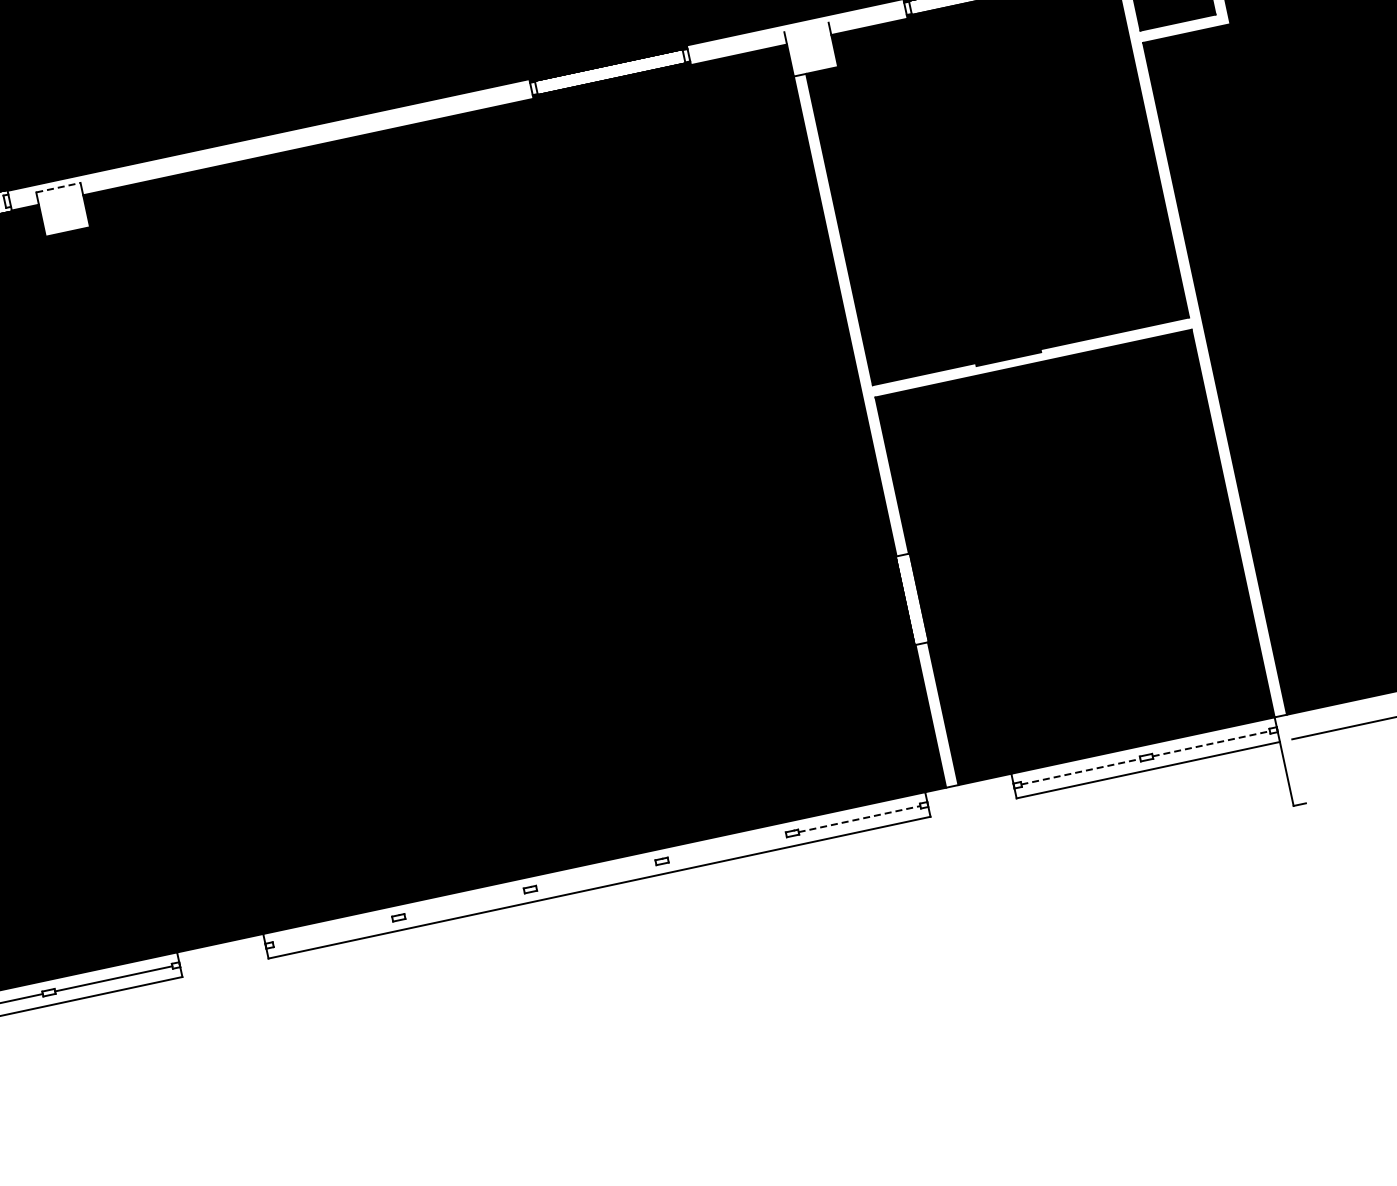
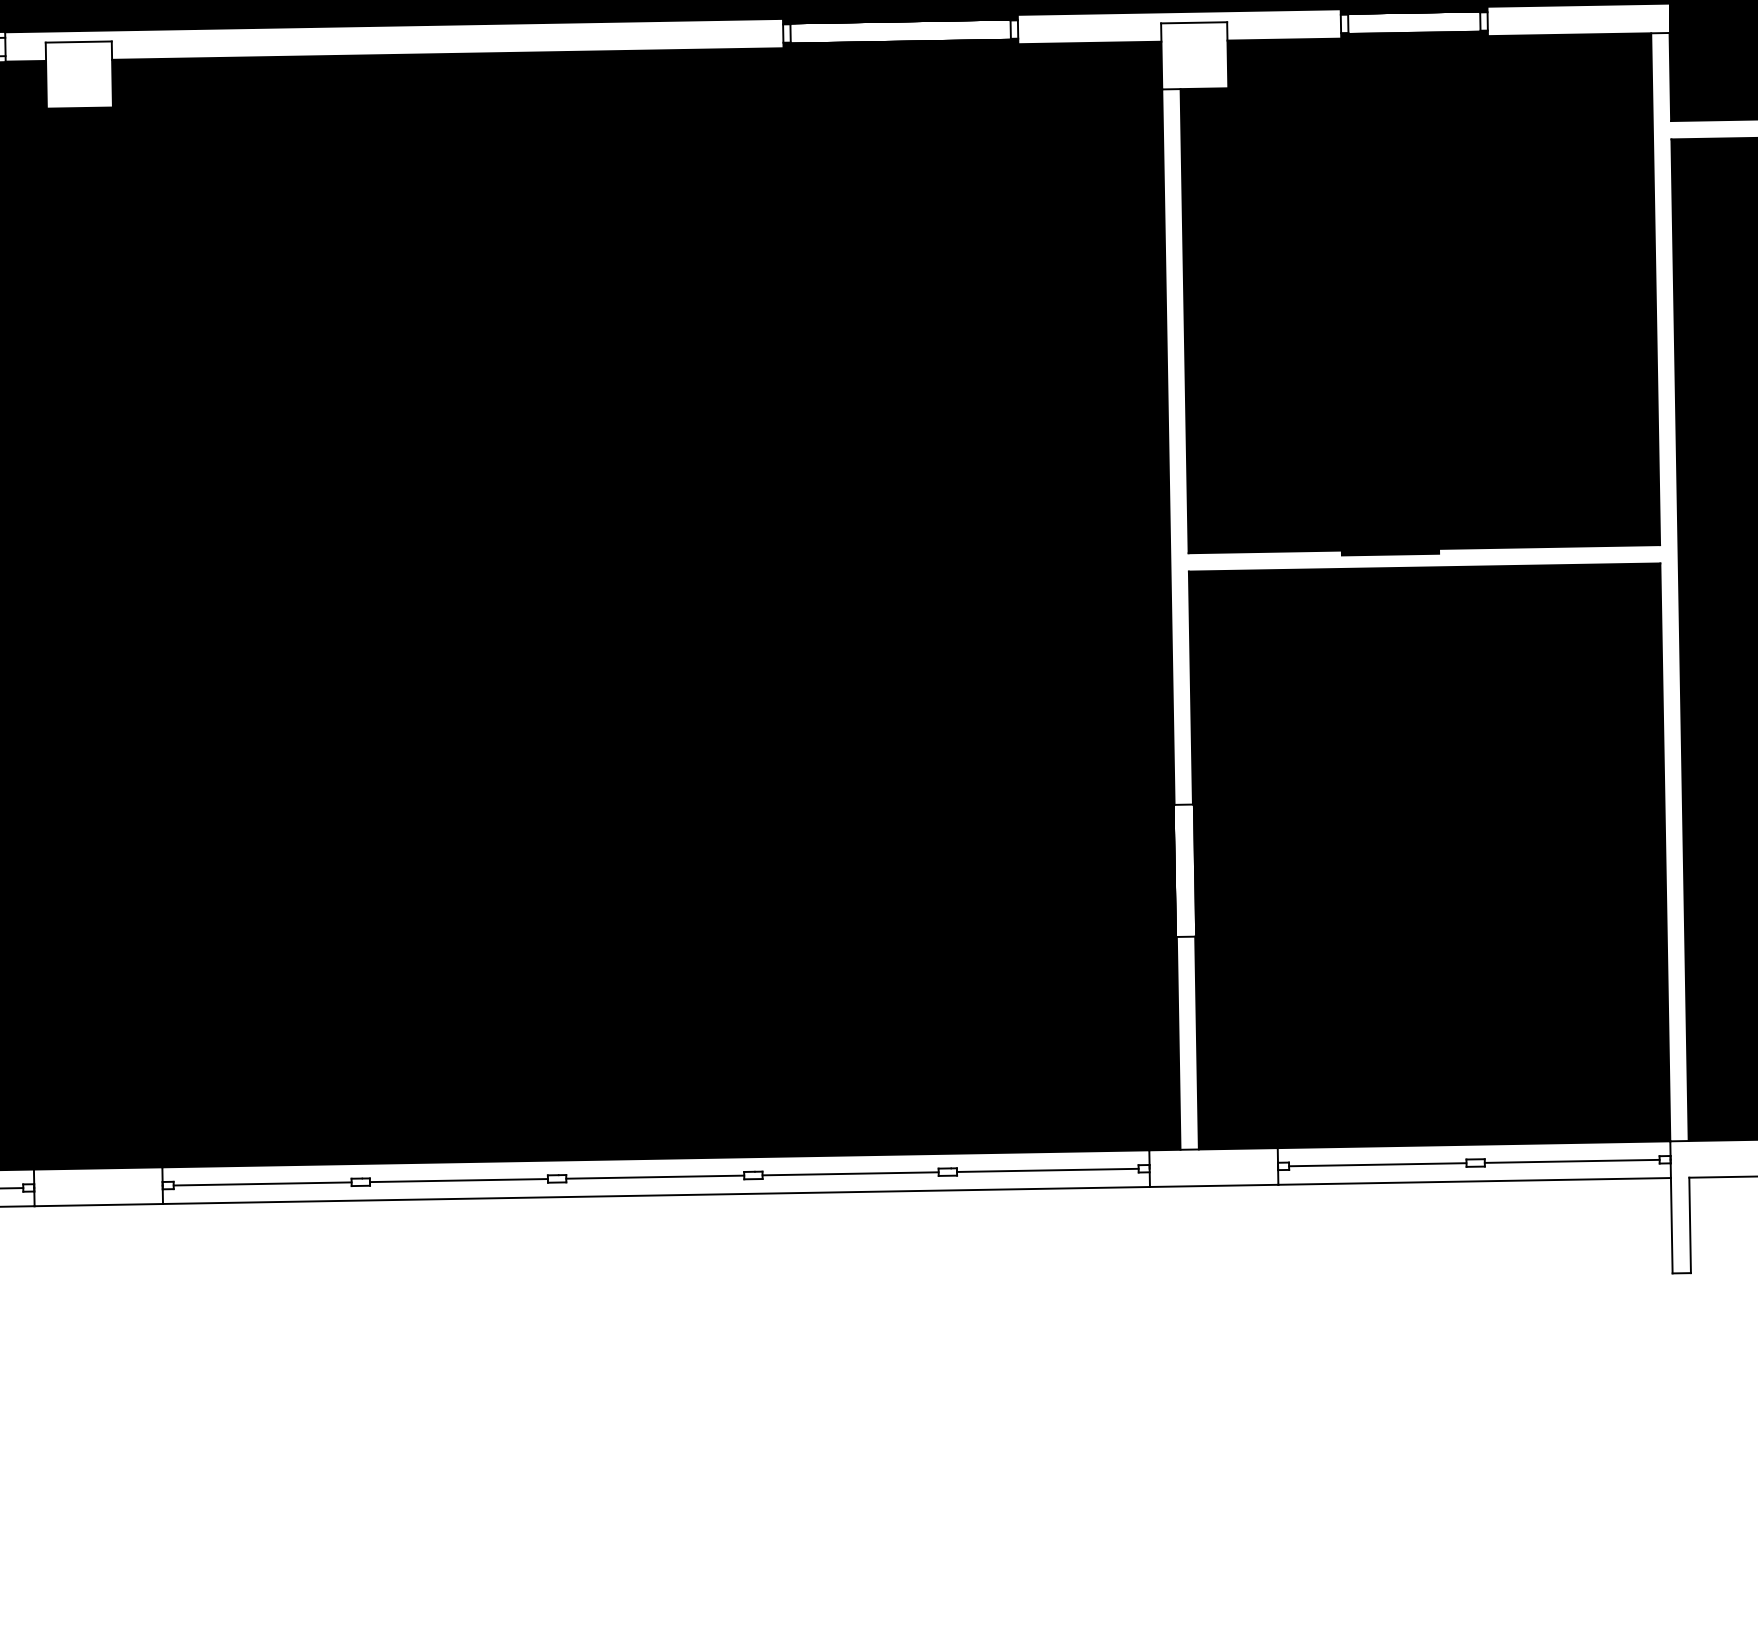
line: (806, 27) -> (1194, 22), added
line: (58, 187) -> (78, 41), dashed -> solid
line: (1211, 743) -> (1572, 1160), dashed -> solid
line: (1080, 771) -> (1377, 1164), dashed -> solid
line: (1298, 771) -> (1689, 1225), added
line: (973, 807) -> (1214, 1185), added
line: (860, 819) -> (1049, 1171), dashed -> solid
line: (727, 847) -> (850, 1173), added
line: (595, 875) -> (654, 1176), added
line: (464, 903) -> (458, 1180), added
line: (332, 931) -> (262, 1183), added
line: (225, 967) -> (98, 1204), added

